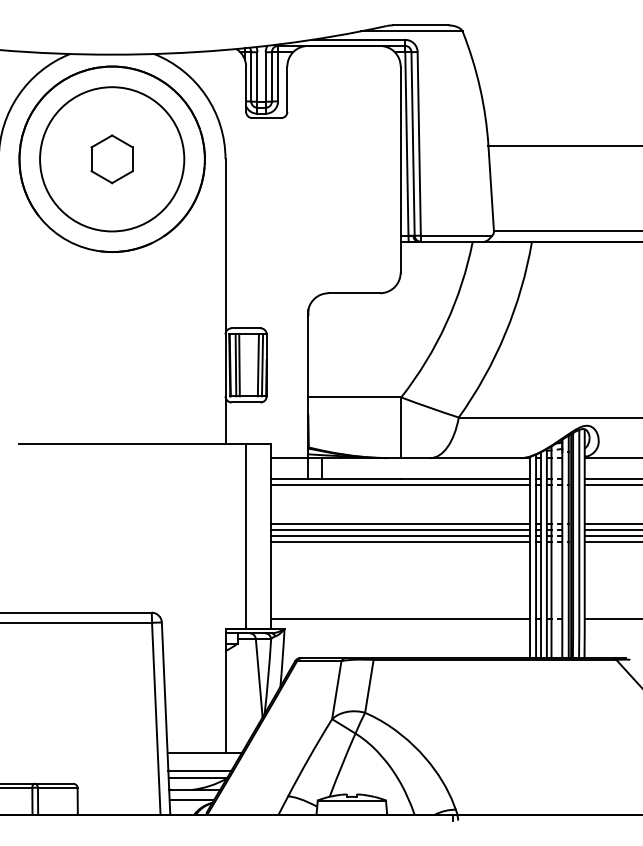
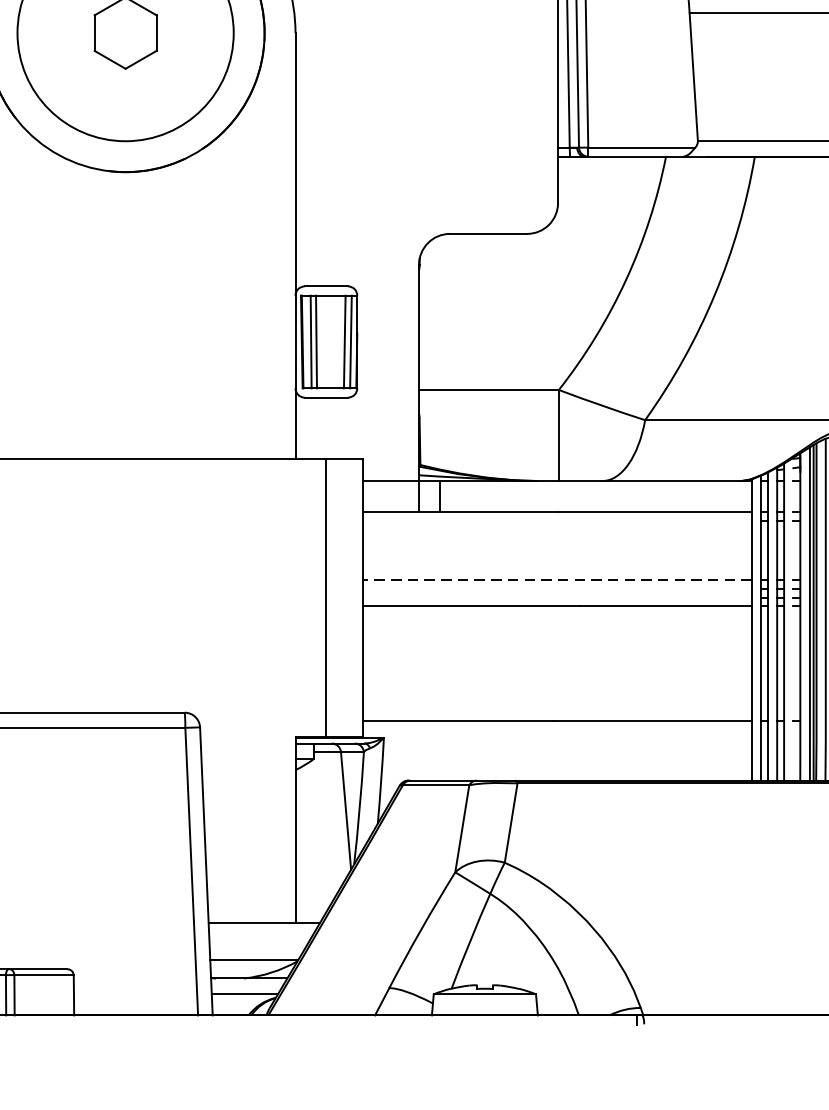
line: (399, 484) -> (556, 520), removed
line: (400, 524) -> (557, 580), solid -> dashed
line: (399, 530) -> (556, 589), removed
line: (399, 536) -> (556, 598), removed
line: (199, 771) -> (256, 950), removed

